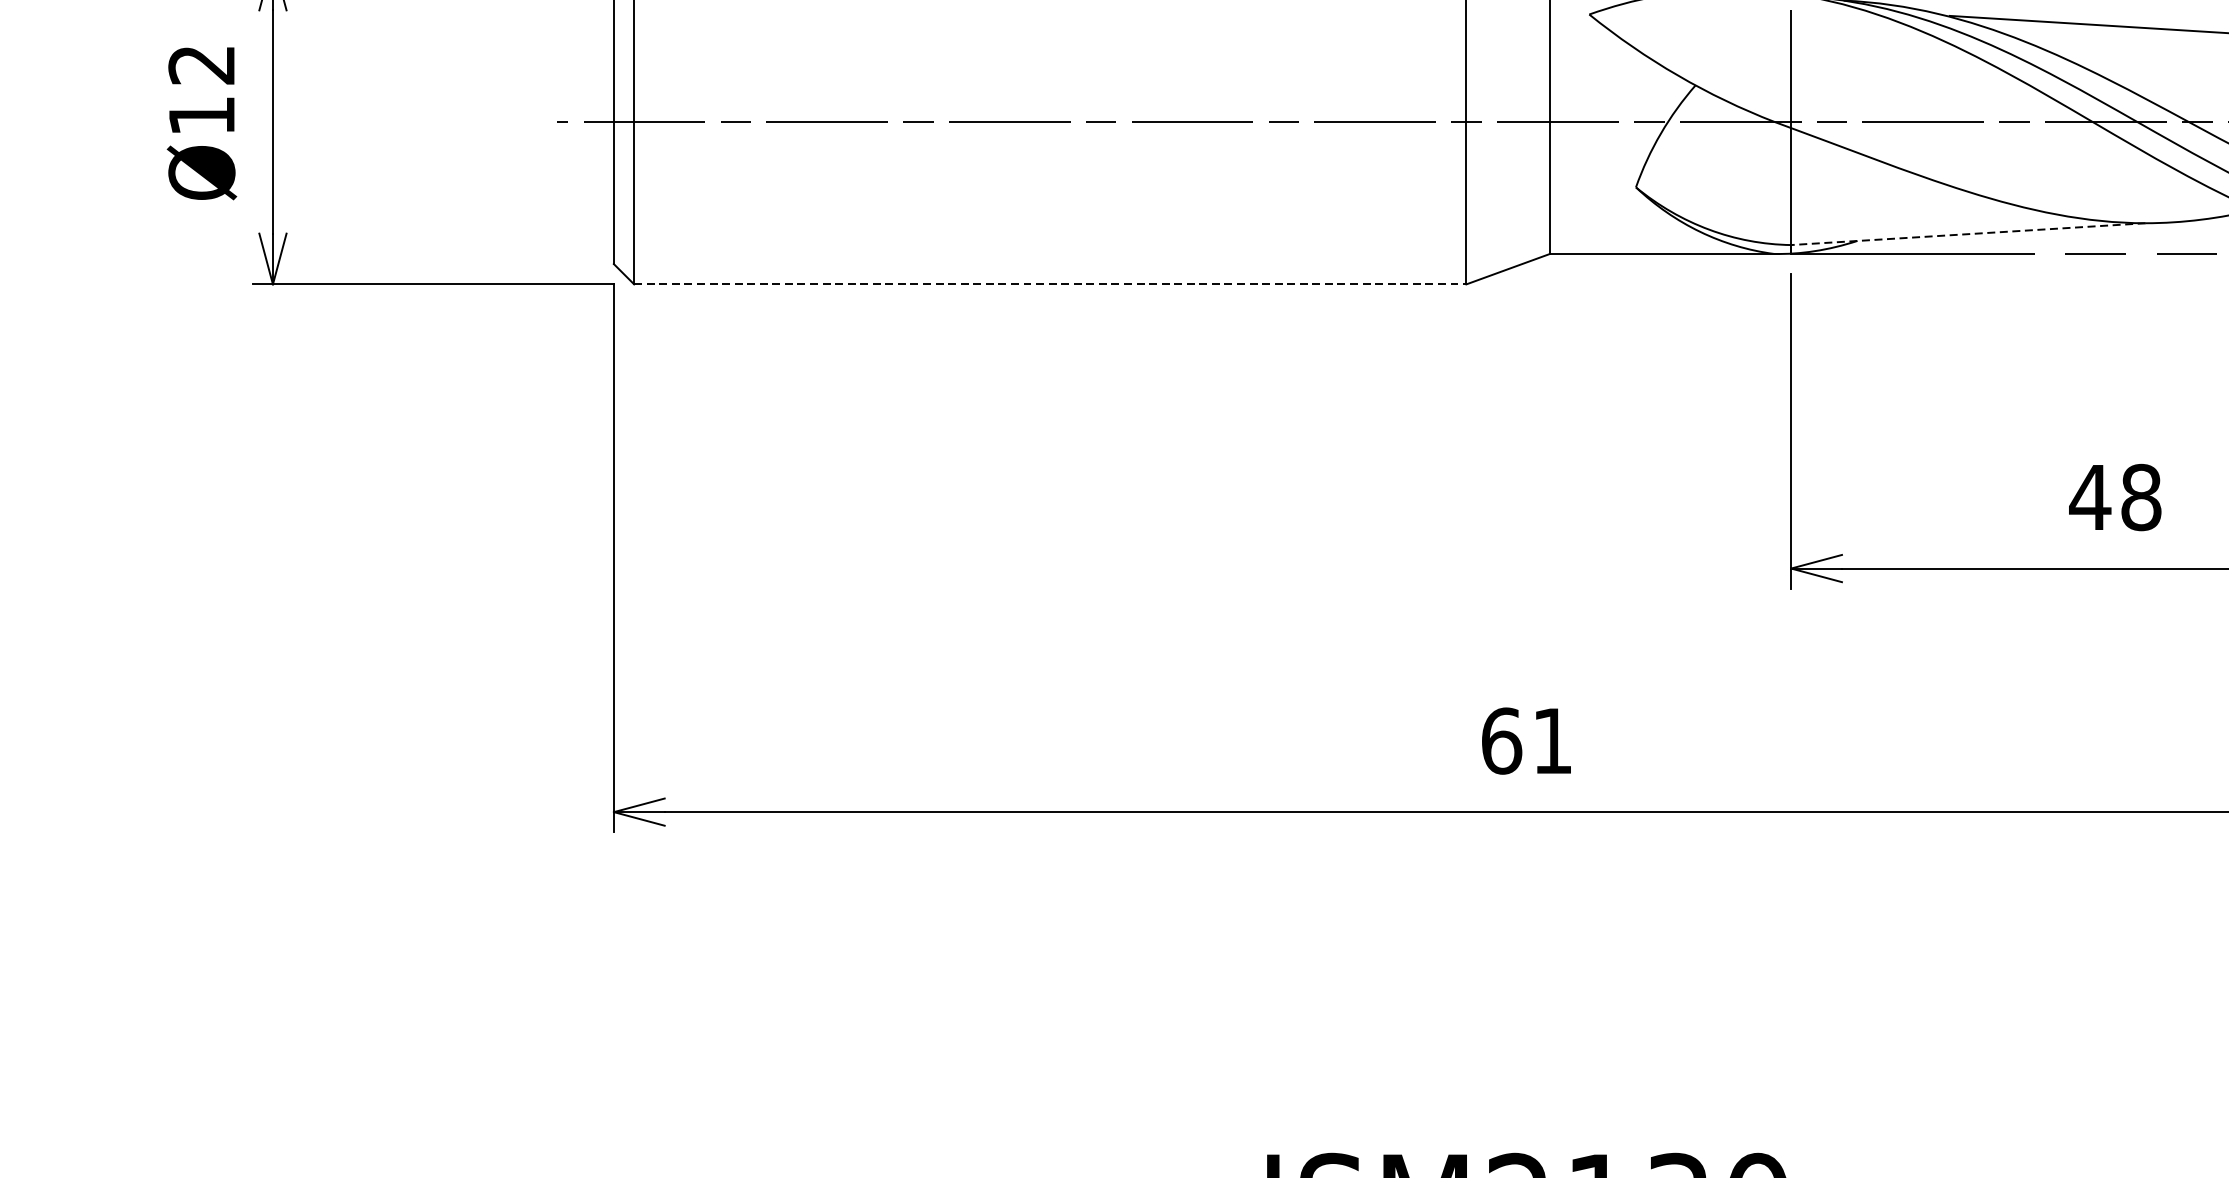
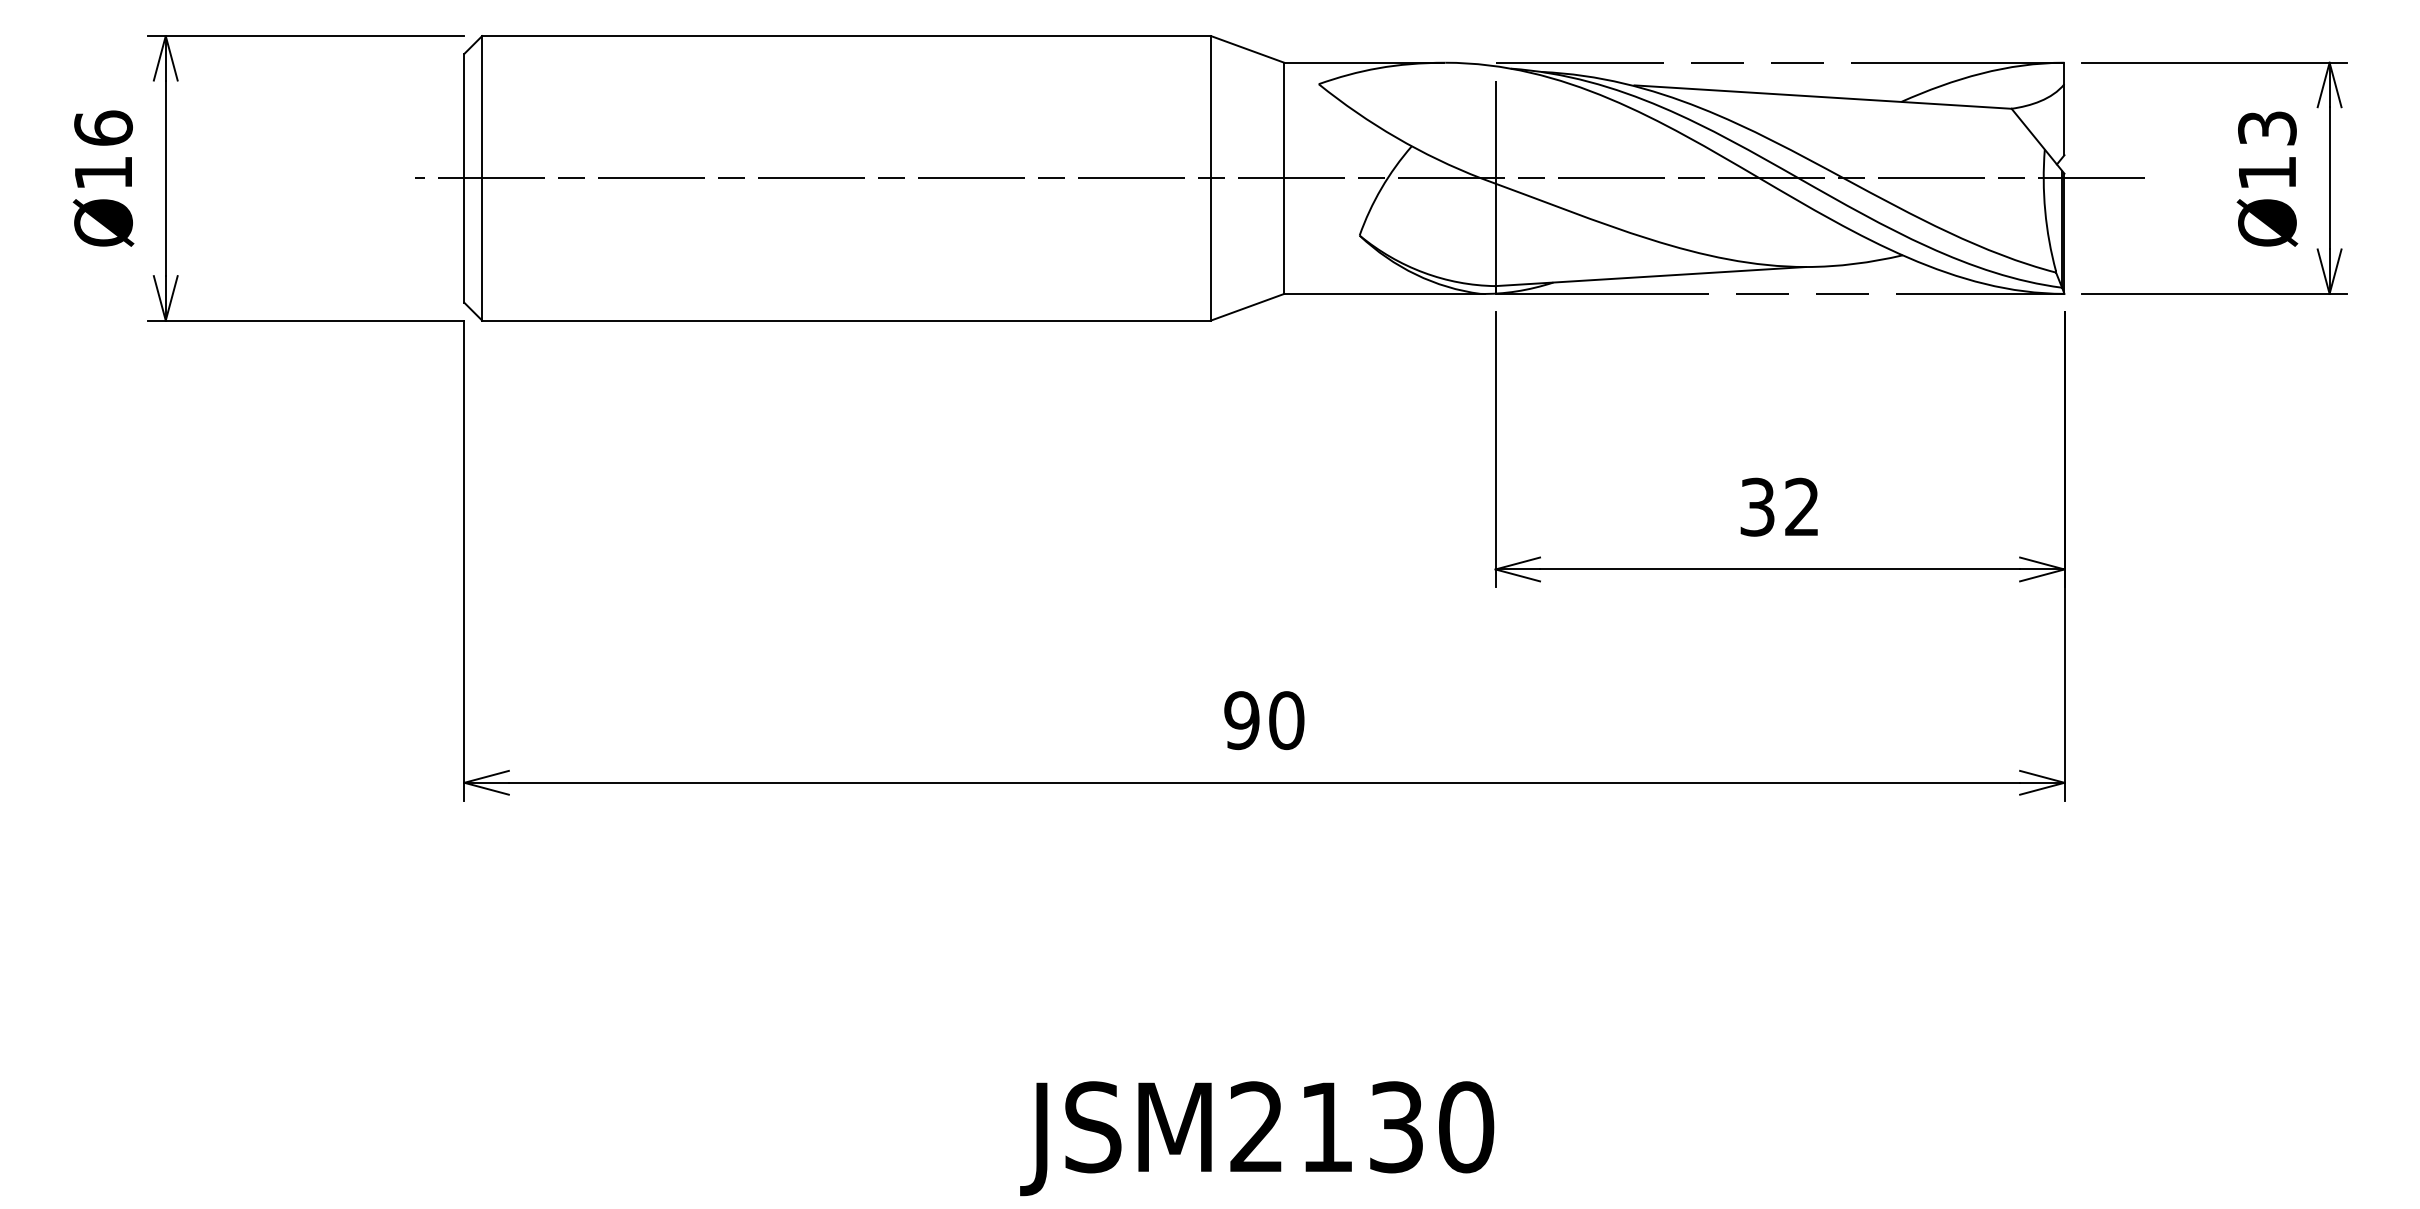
text: (201, 63) -> (103, 127), Ø12 -> Ø16
line: (1968, 234) -> (1650, 276), dashed -> solid
line: (1051, 284) -> (847, 320), dashed -> solid
text: (2114, 496) -> (1778, 506), 48 -> 32
text: (1527, 740) -> (1264, 720), 61 -> 90

